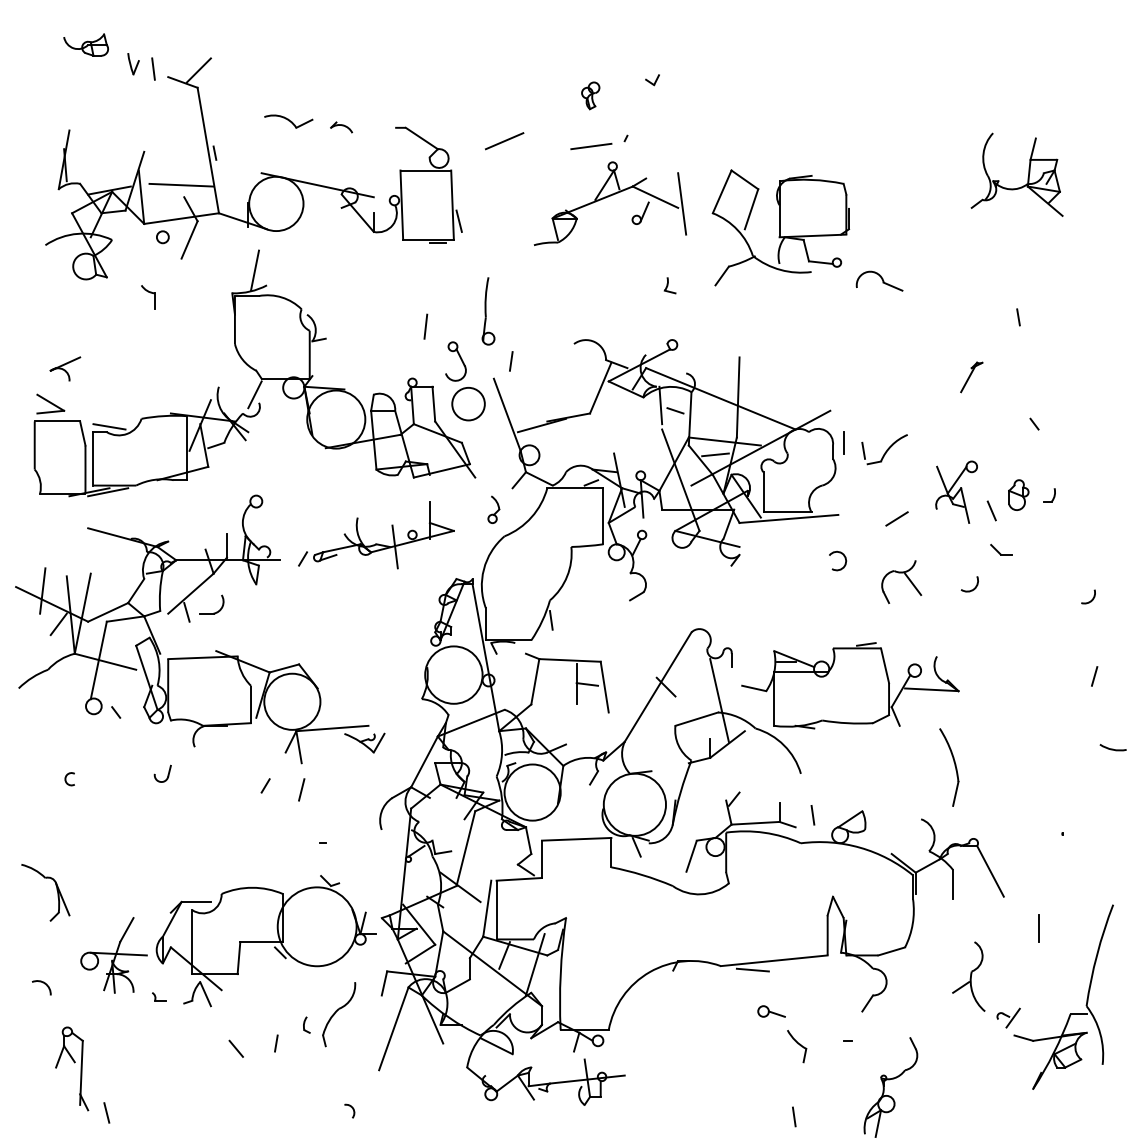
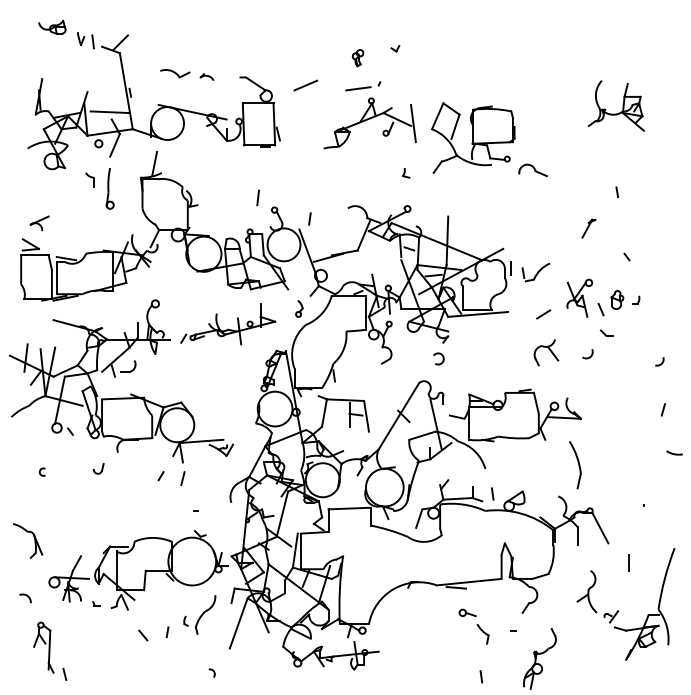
part: (487, 311) -> (109, 188), moved
circle: (467, 403) -> (283, 244), size x1.67
arc: (837, 553) -> (438, 354), moved

